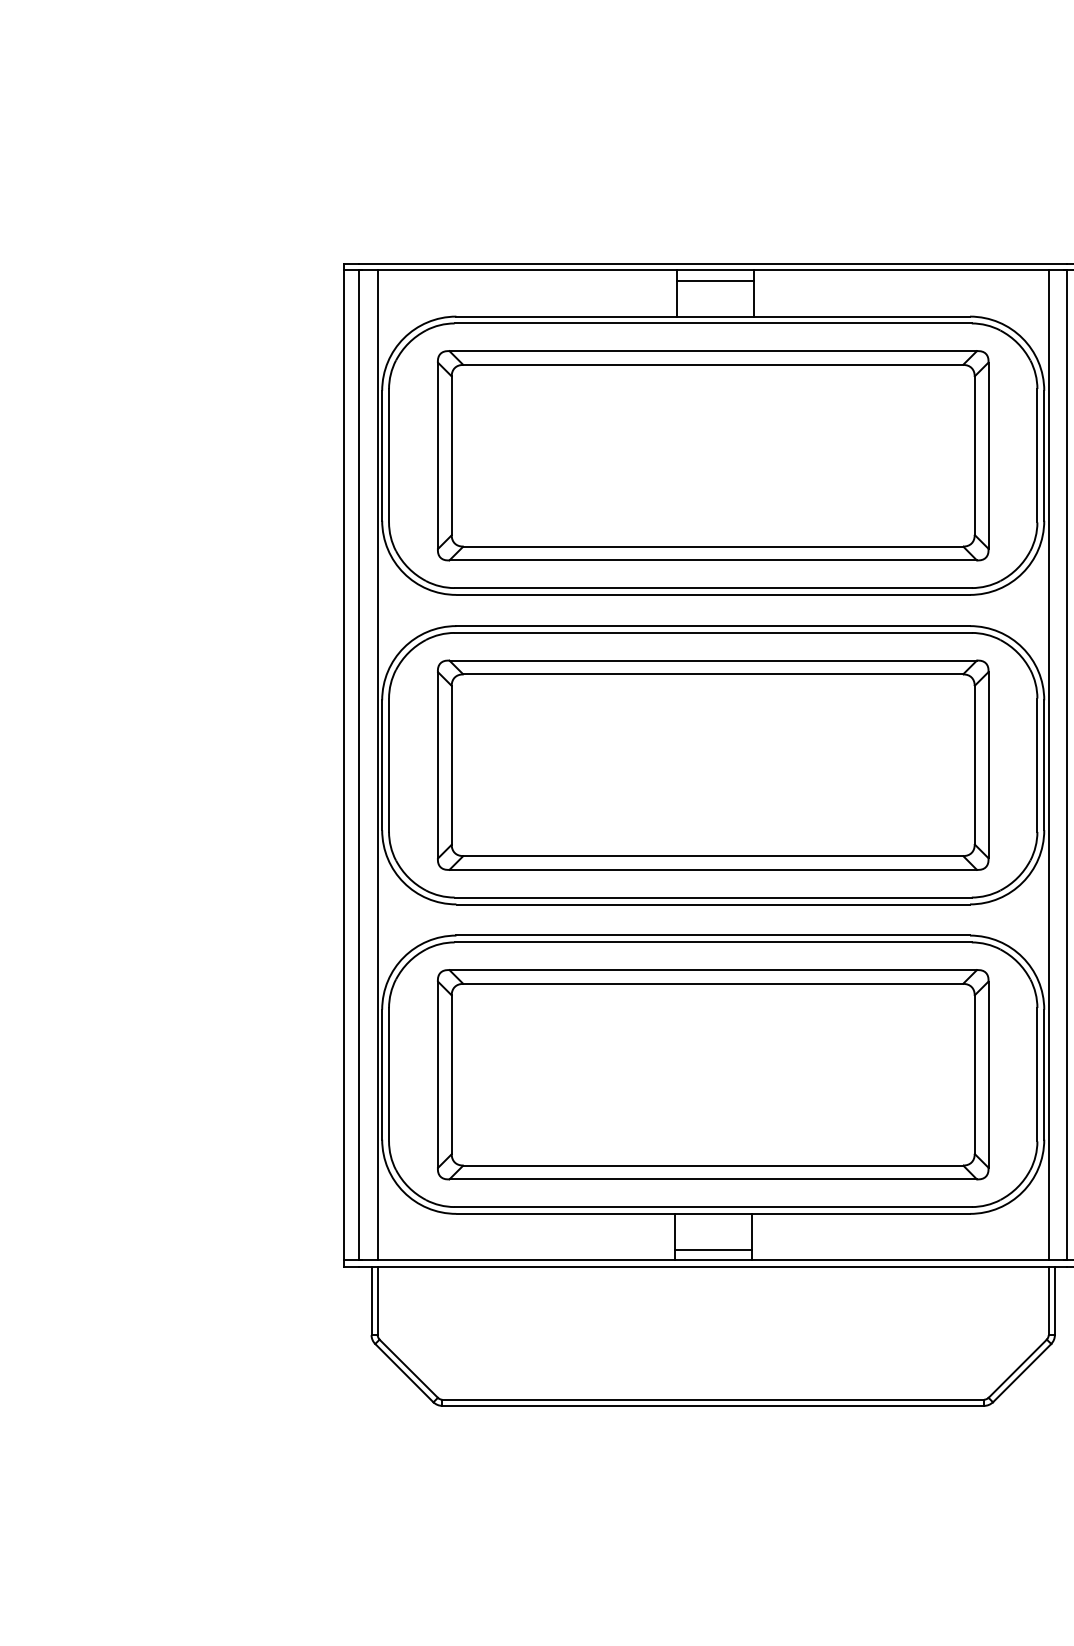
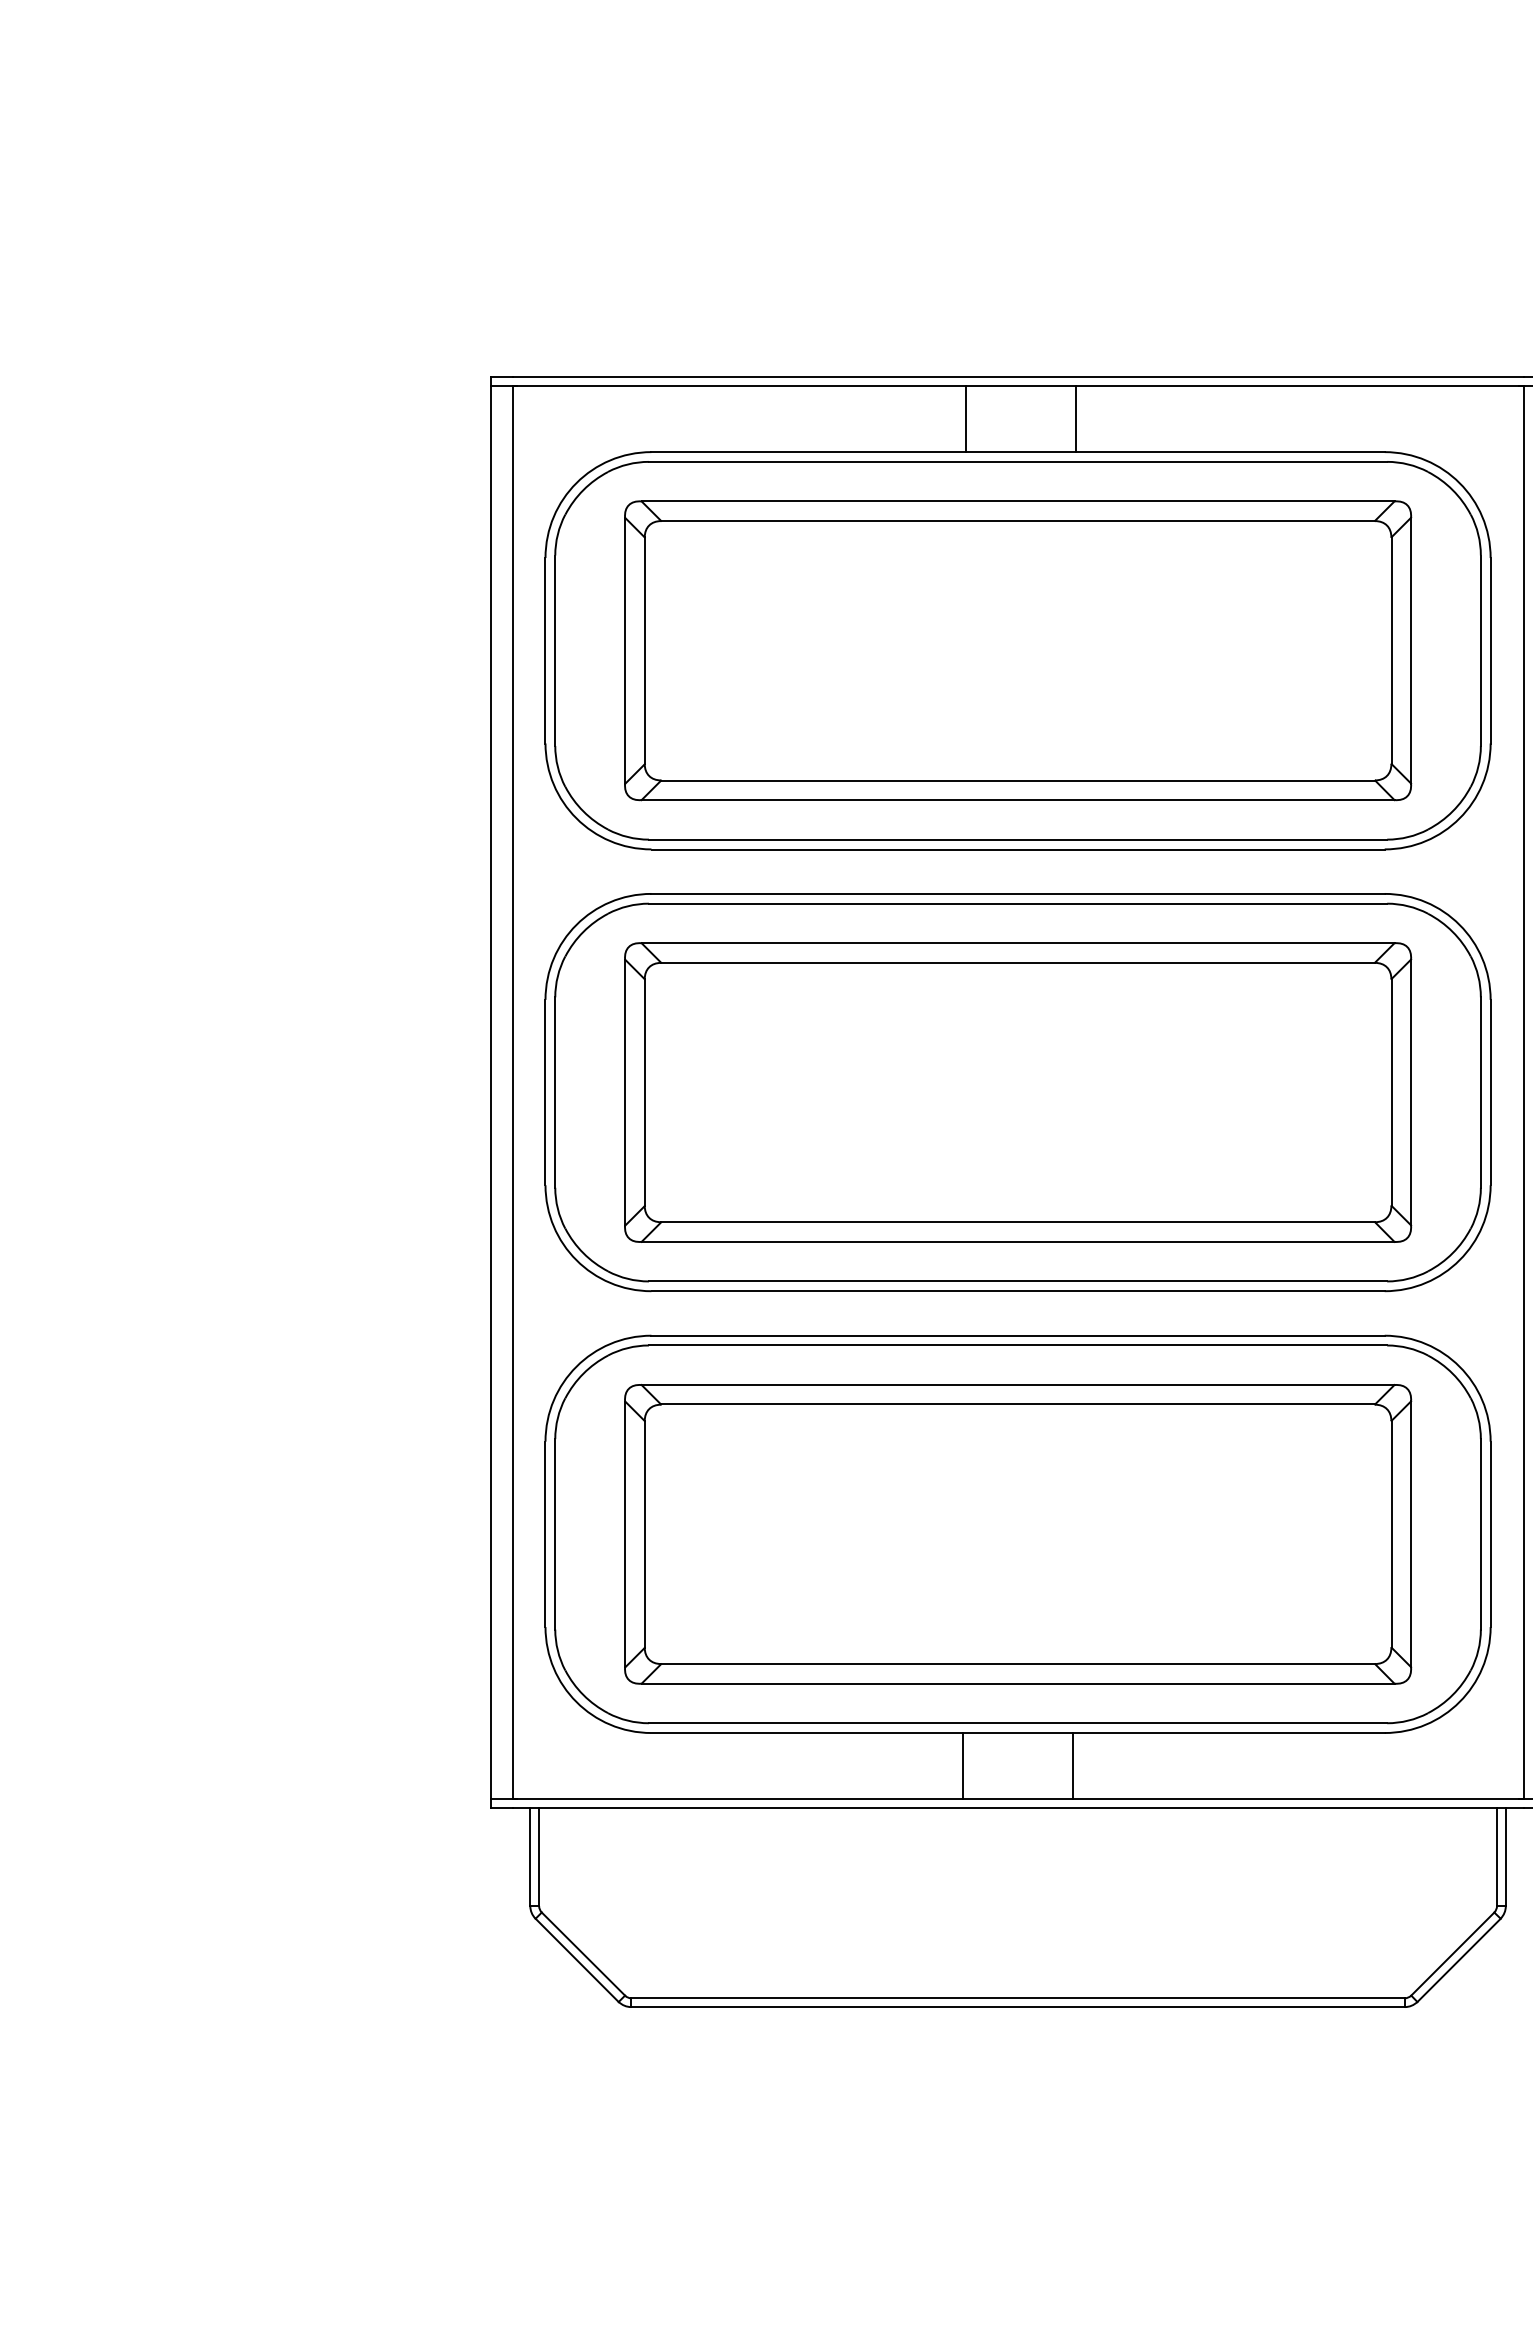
line: (714, 281) -> (1020, 401), removed
line: (377, 765) -> (539, 1092), removed
line: (1048, 765) -> (1496, 1092), removed
line: (712, 1249) -> (1017, 1783), removed

